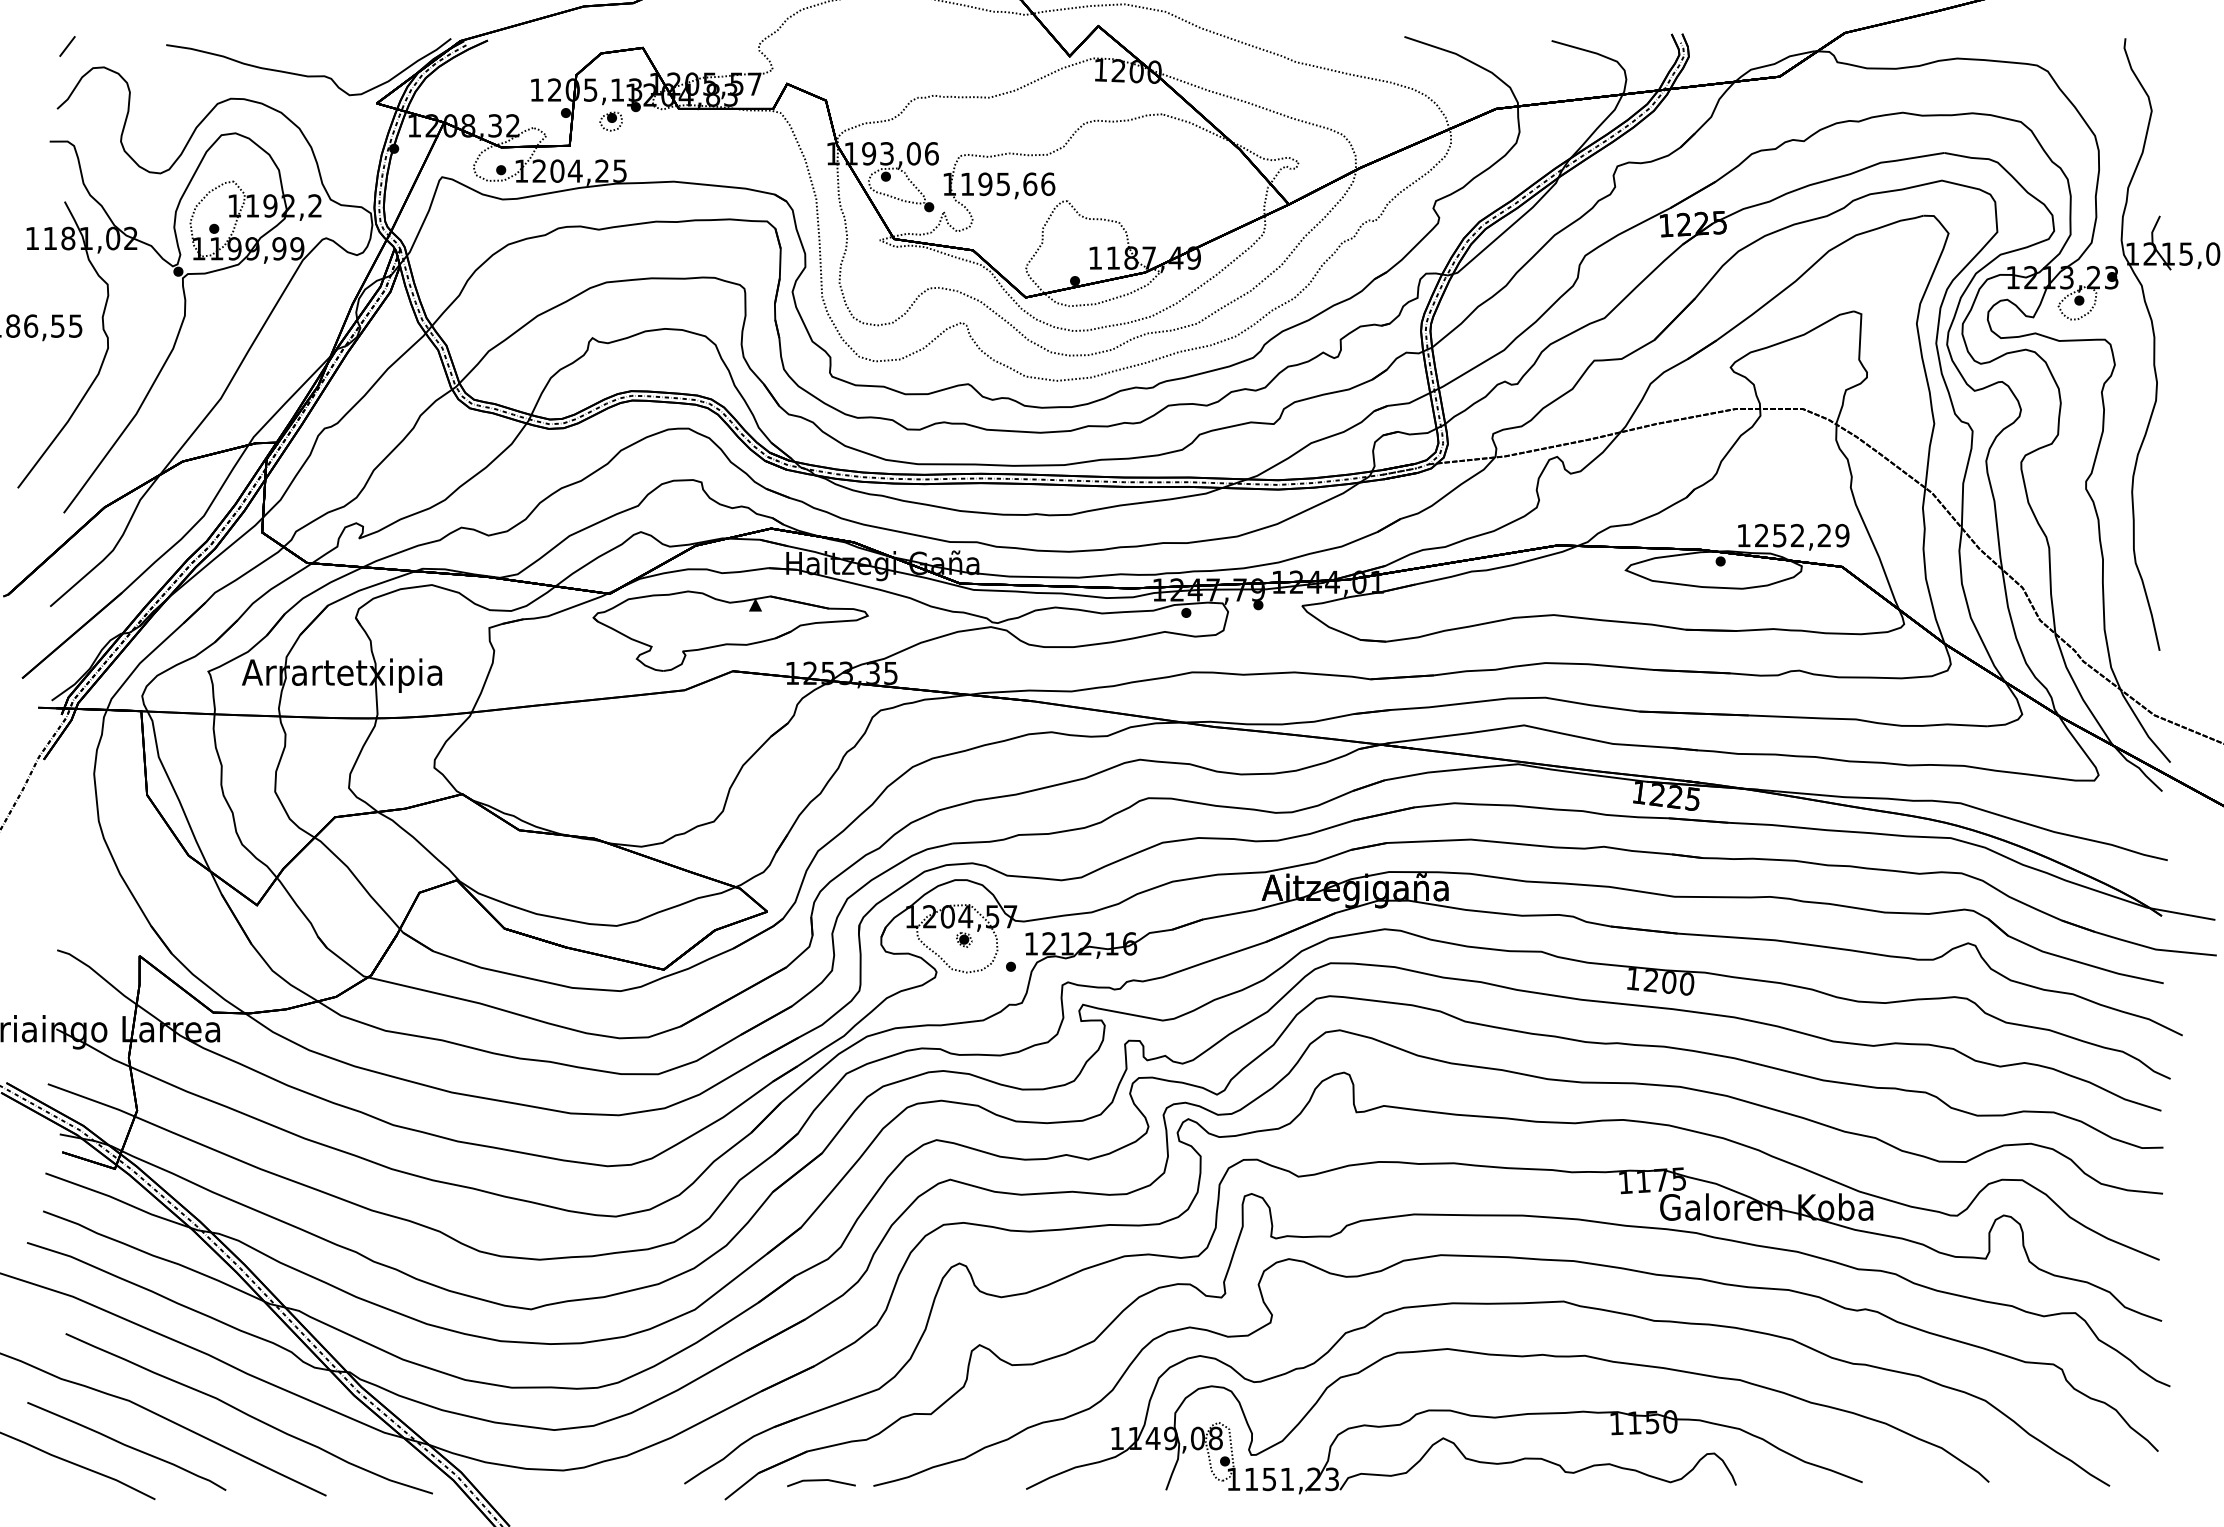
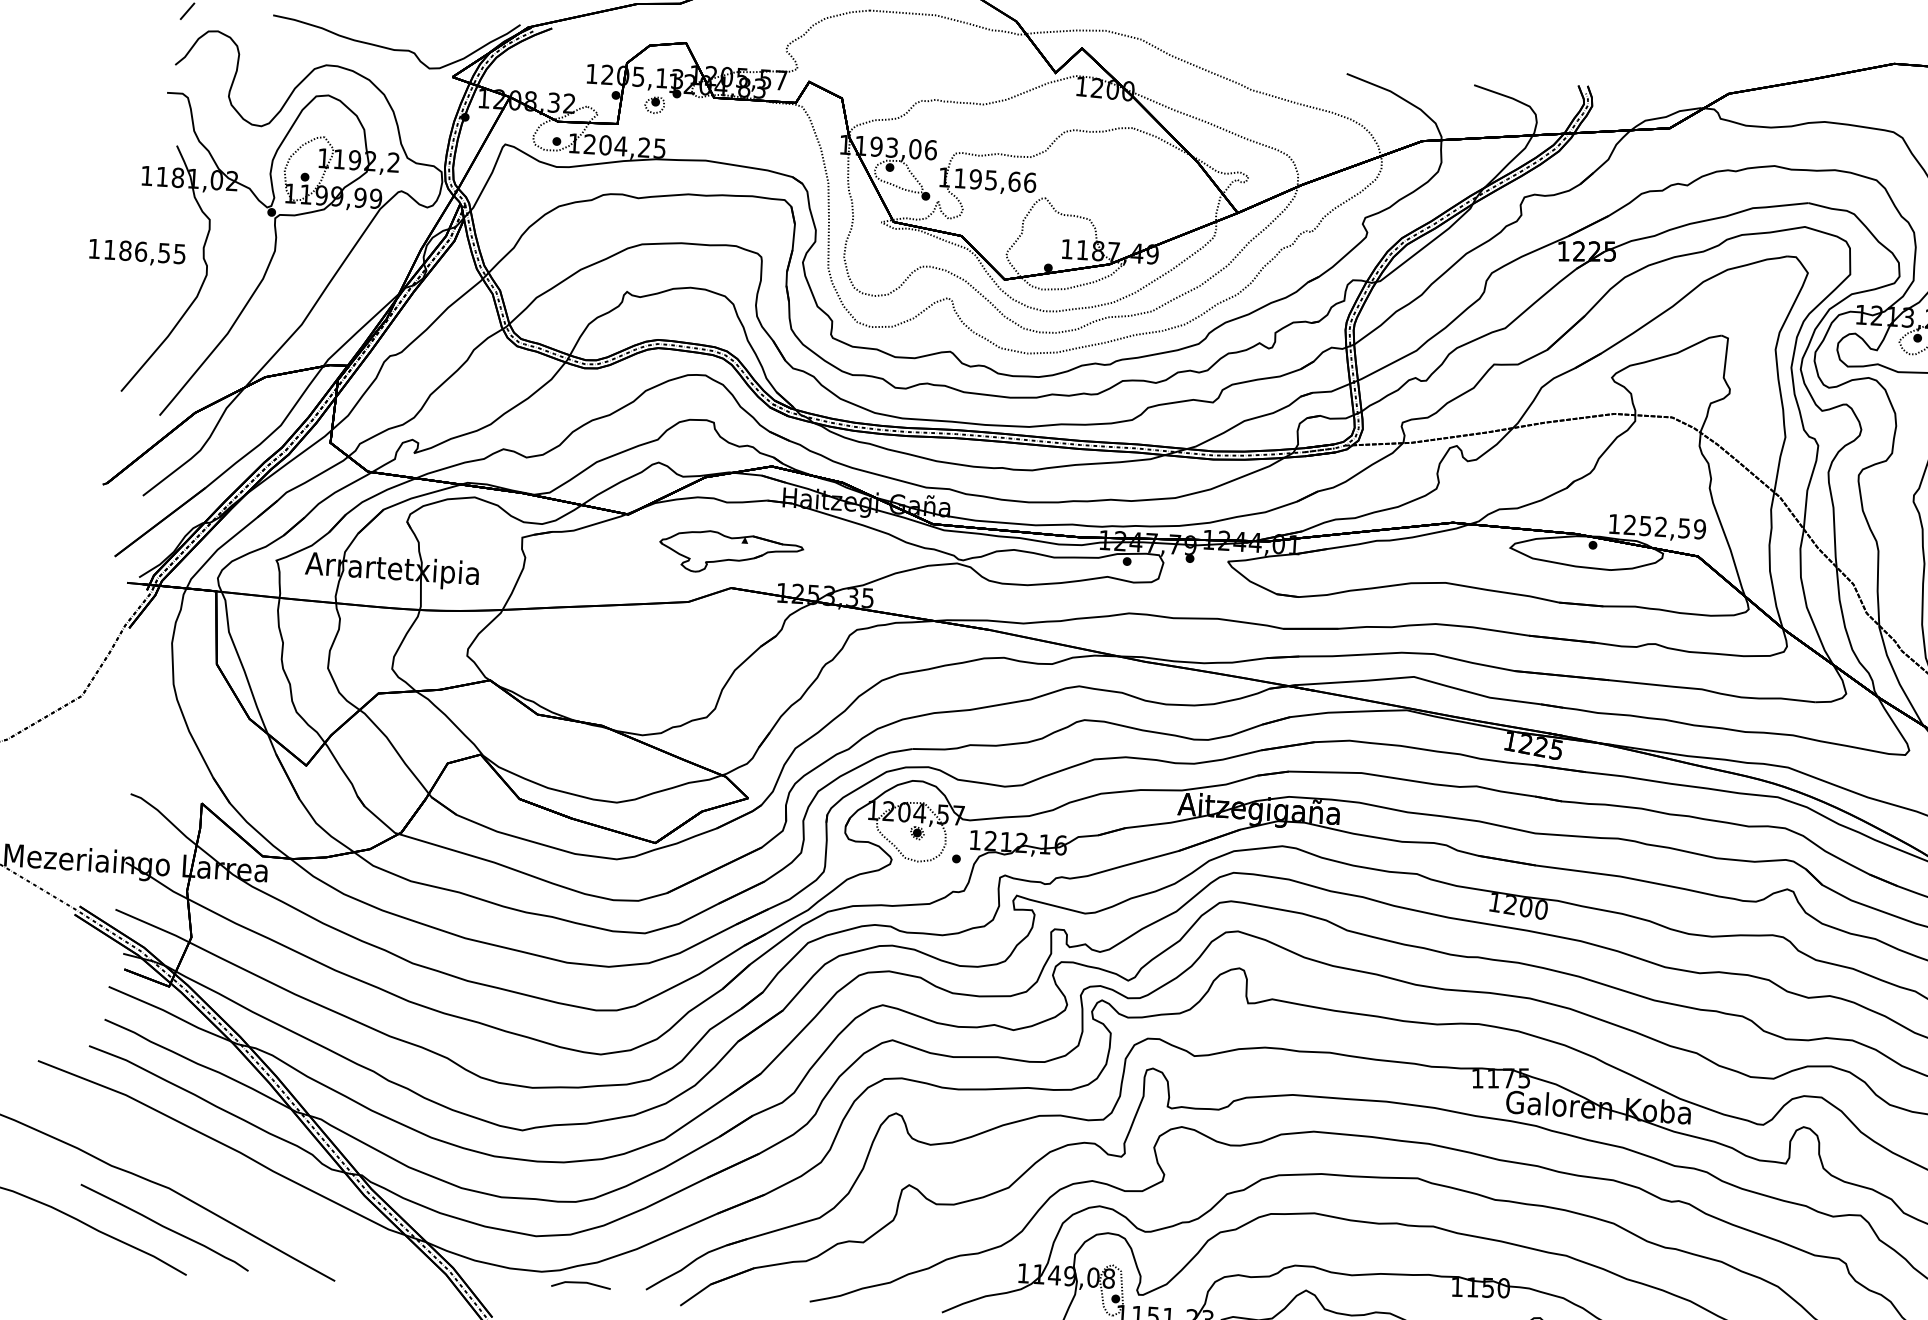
text: (1824, 535) -> (1684, 528), 1252,29 -> 1252,59
part: (730, 630) -> (731, 552), size x0.6
curve: (247, 1413) -> (271, 1205), removed
line: (821, 1481) -> (581, 1283), moved

